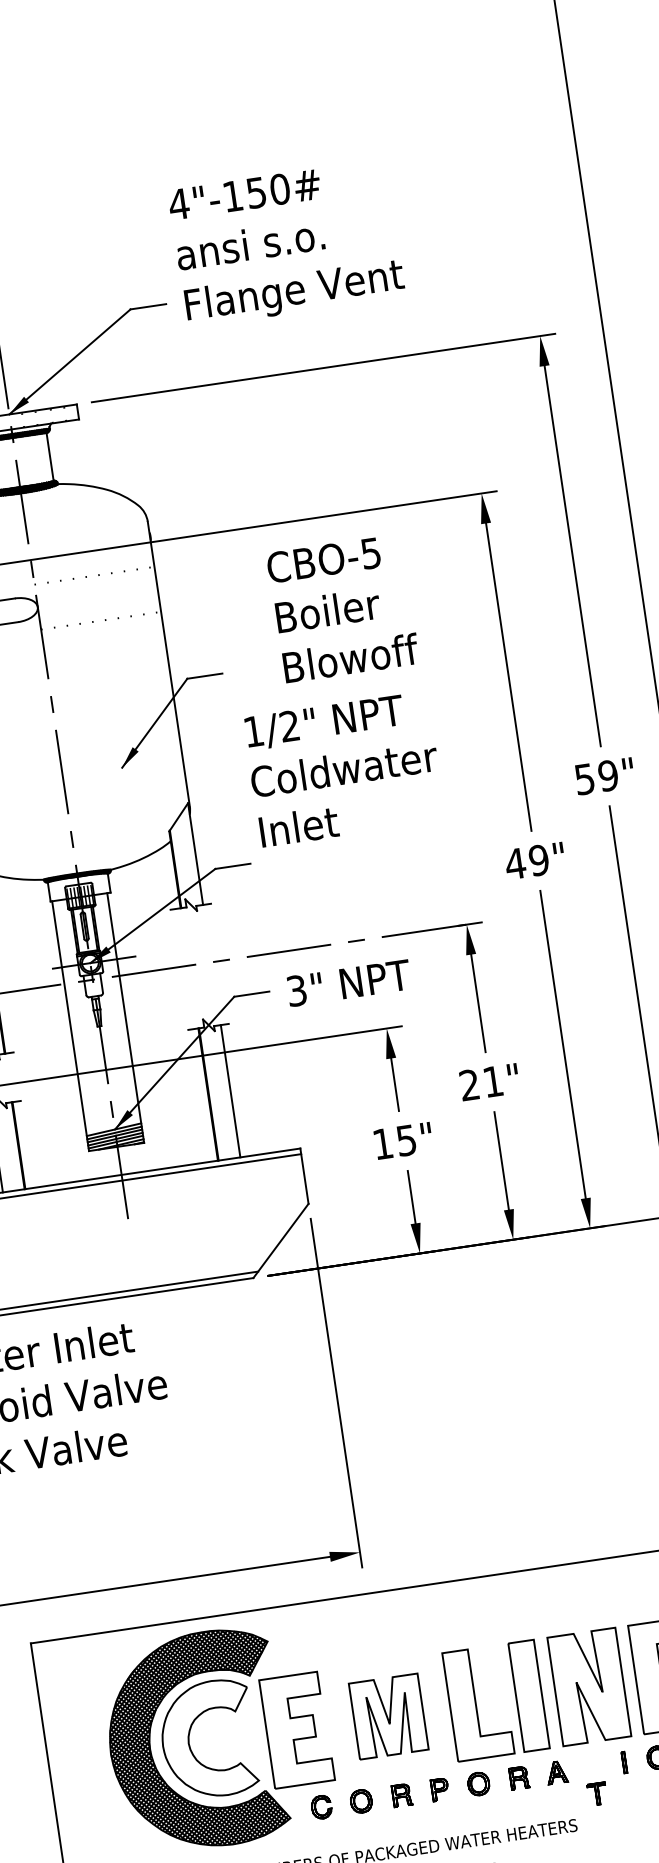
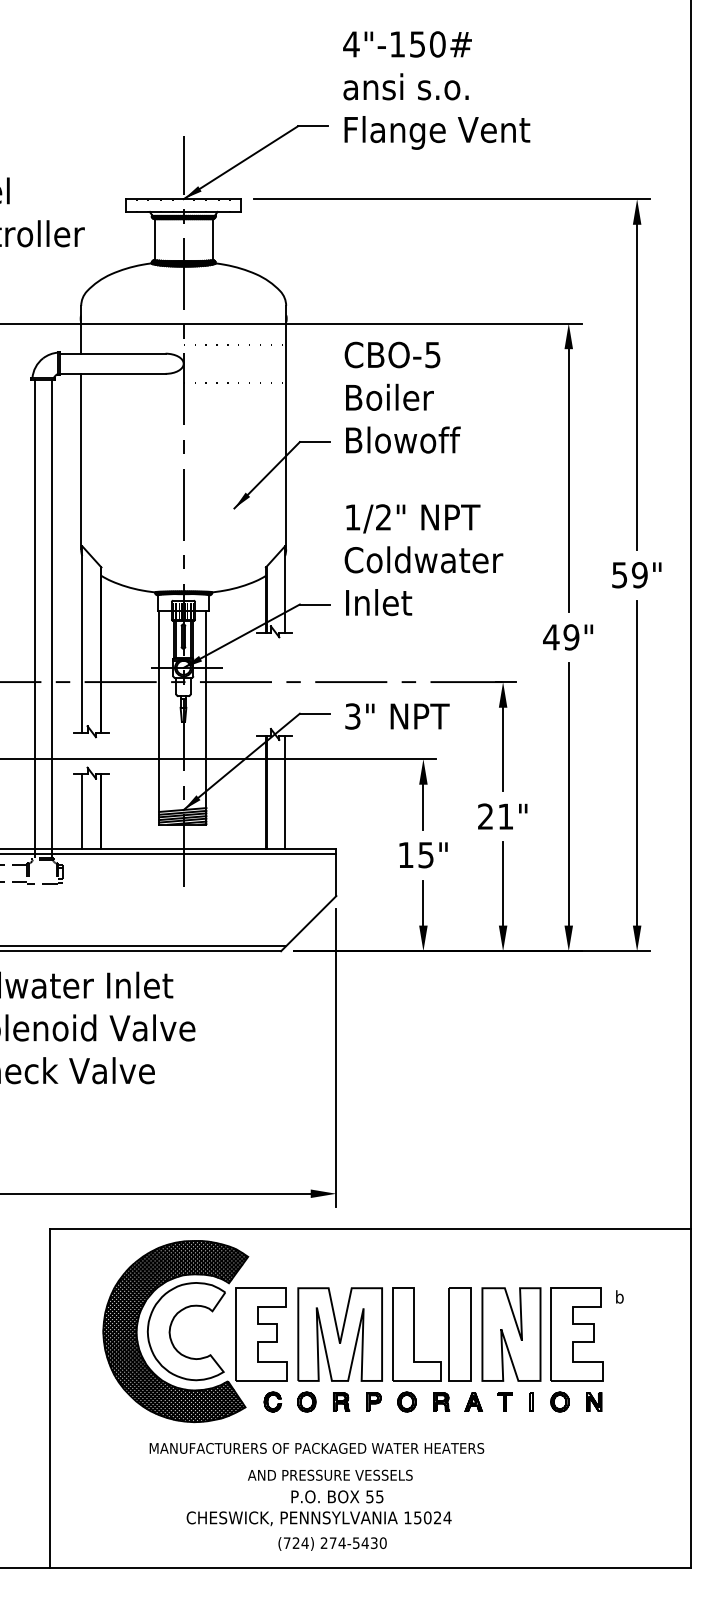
text: (342, 608) -> (402, 397), moved
text: (343, 769) -> (423, 560), moved
part: (388, 1716) -> (339, 1334), size x1.43
part: (596, 1793) -> (504, 1401), moved

